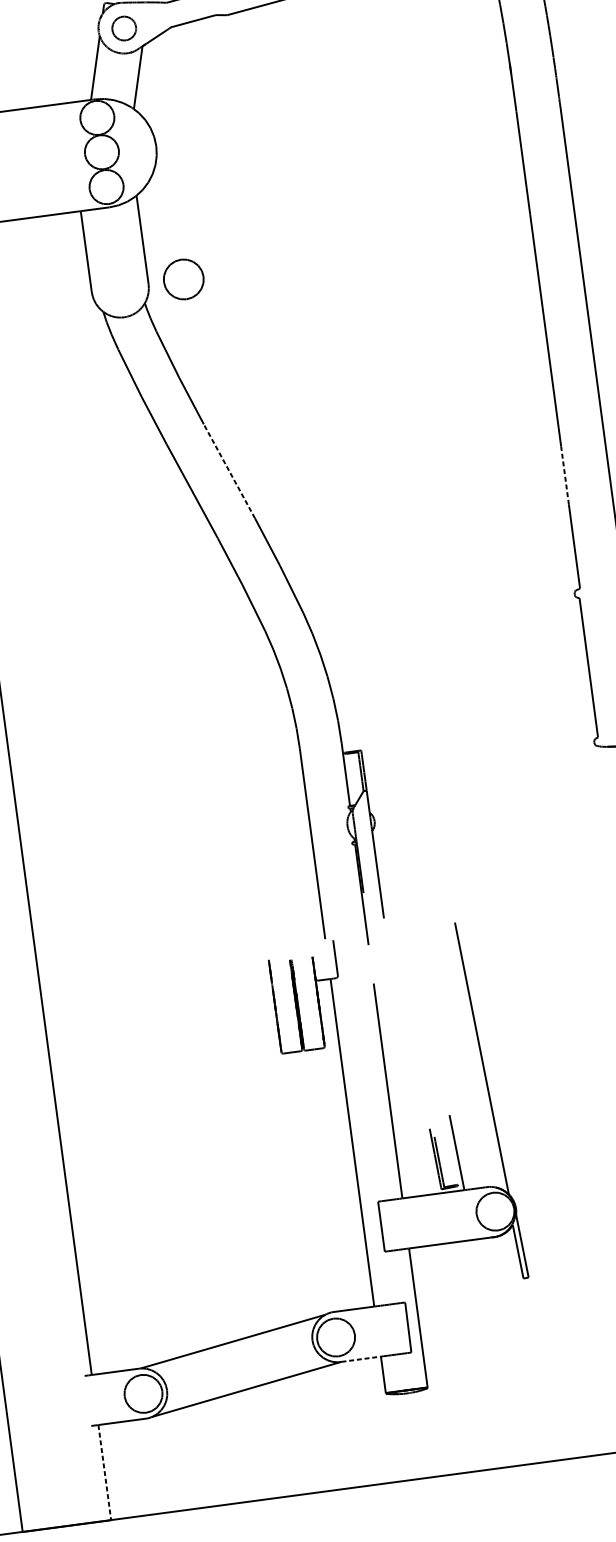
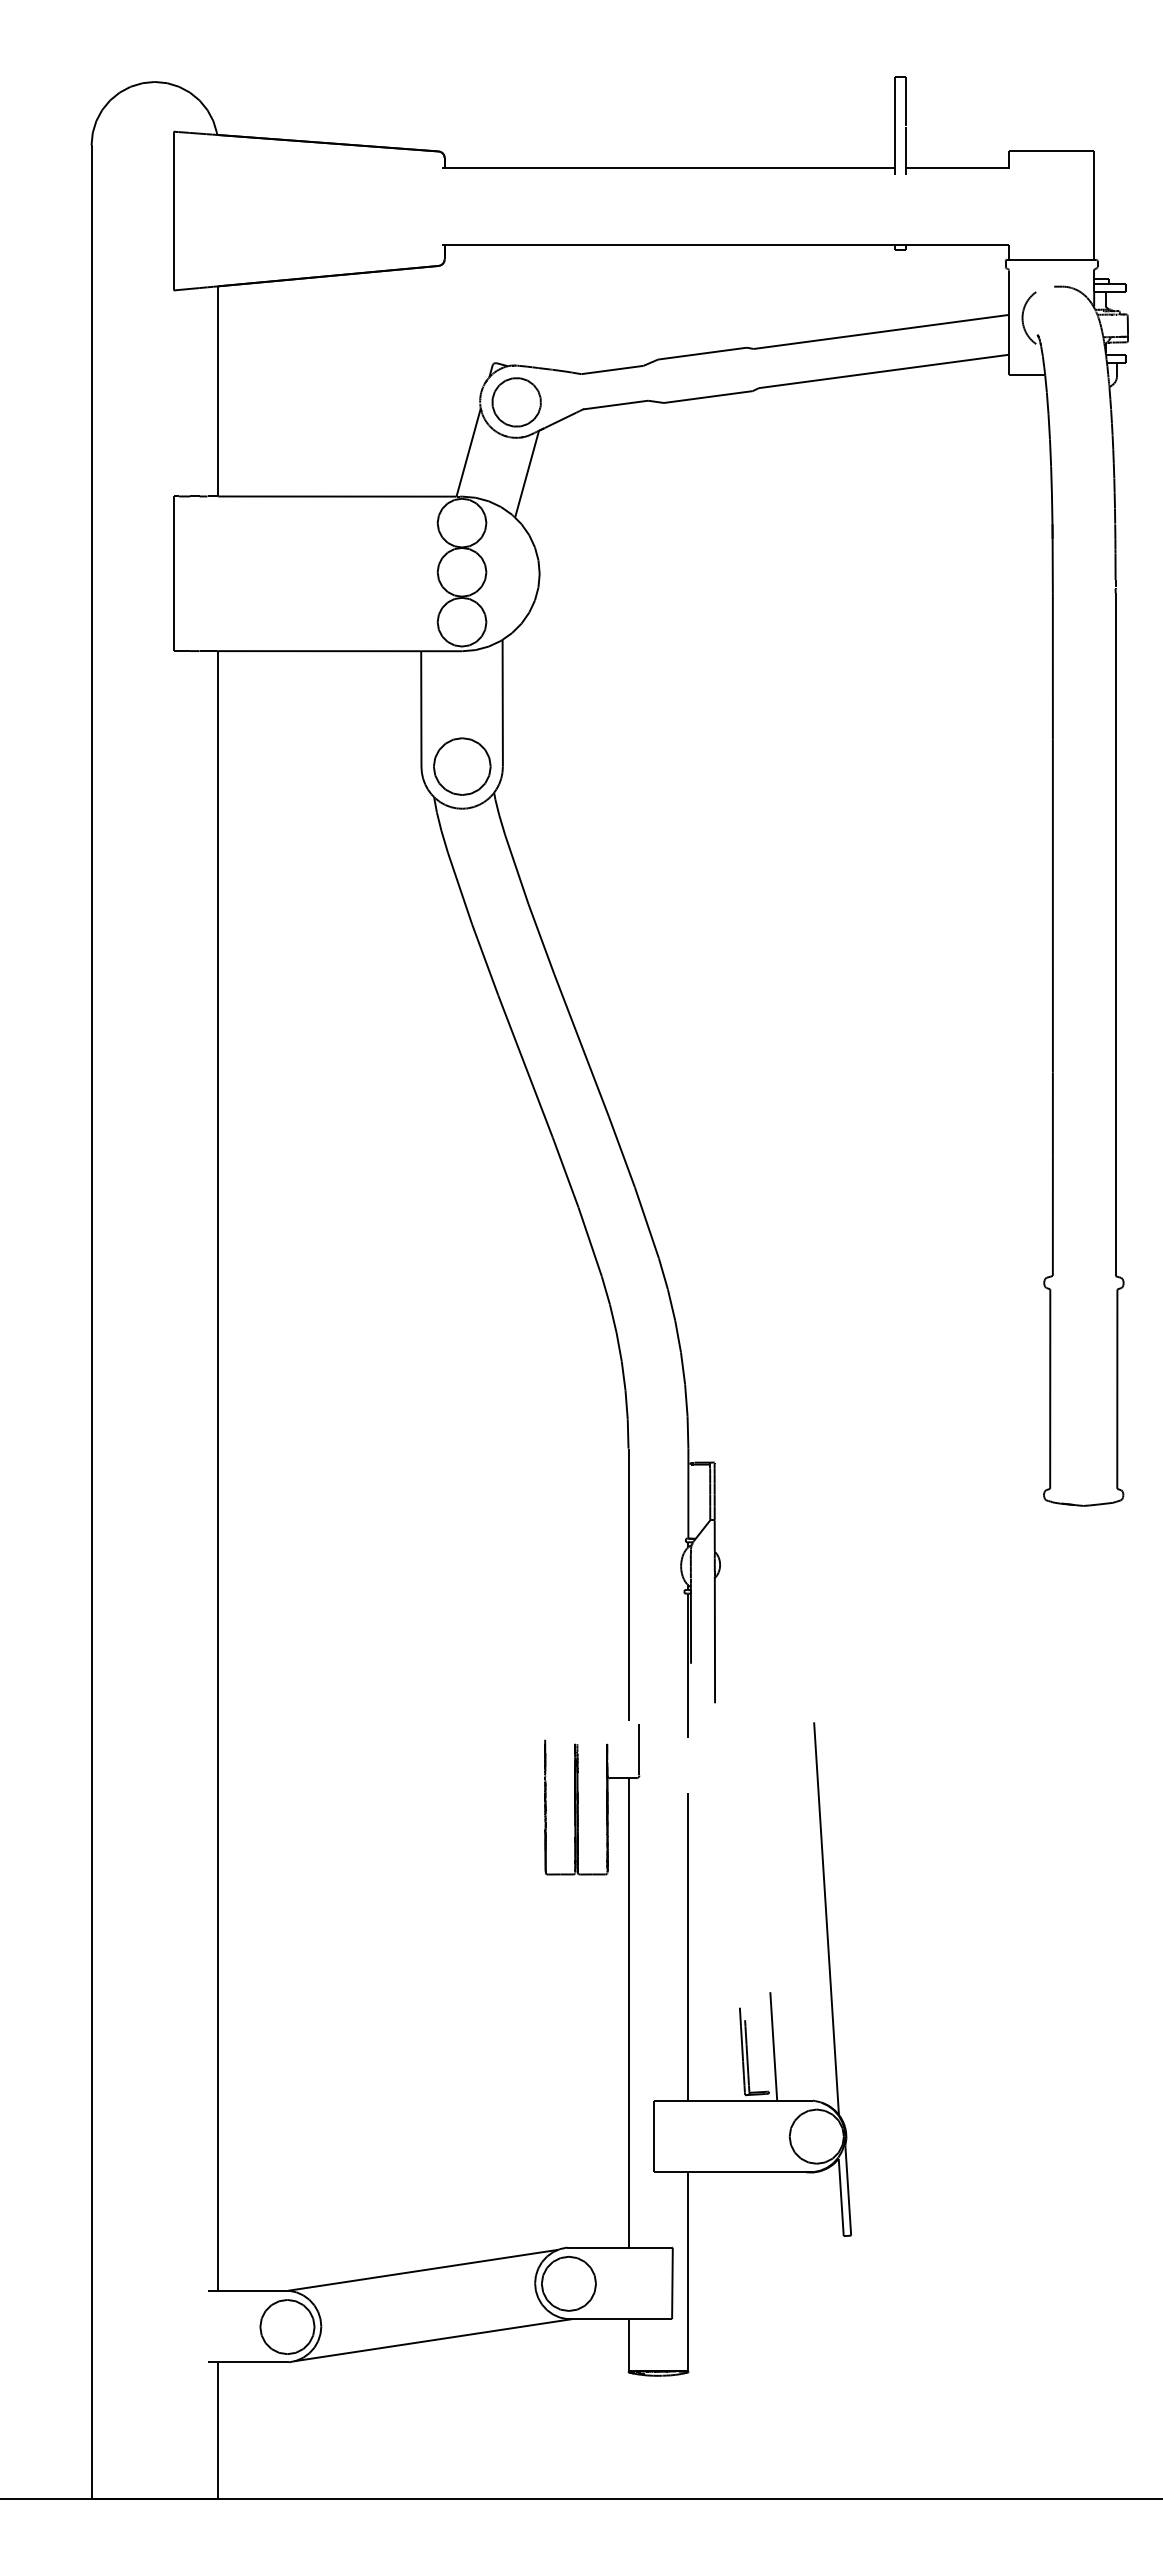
part: (124, 28) -> (516, 402), size x1.43
part: (183, 279) -> (462, 766), moved
line: (229, 470) -> (581, 1044), dashed -> solid
line: (564, 475) -> (1052, 1114), dashed -> solid
line: (361, 1359) -> (600, 2319), dashed -> solid
line: (105, 1473) -> (218, 2431), dashed -> solid

